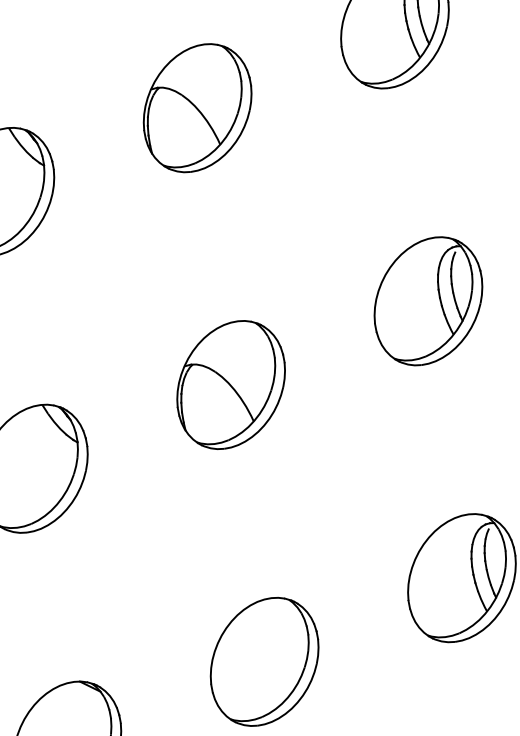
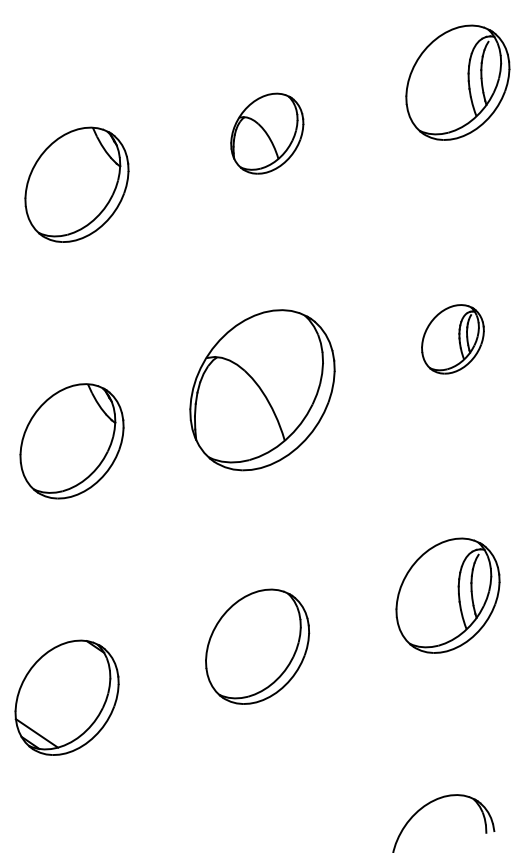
part: (196, 107) -> (266, 133), size x0.7
part: (428, 301) -> (452, 339), size x0.6
part: (231, 385) -> (262, 390), size x1.4

